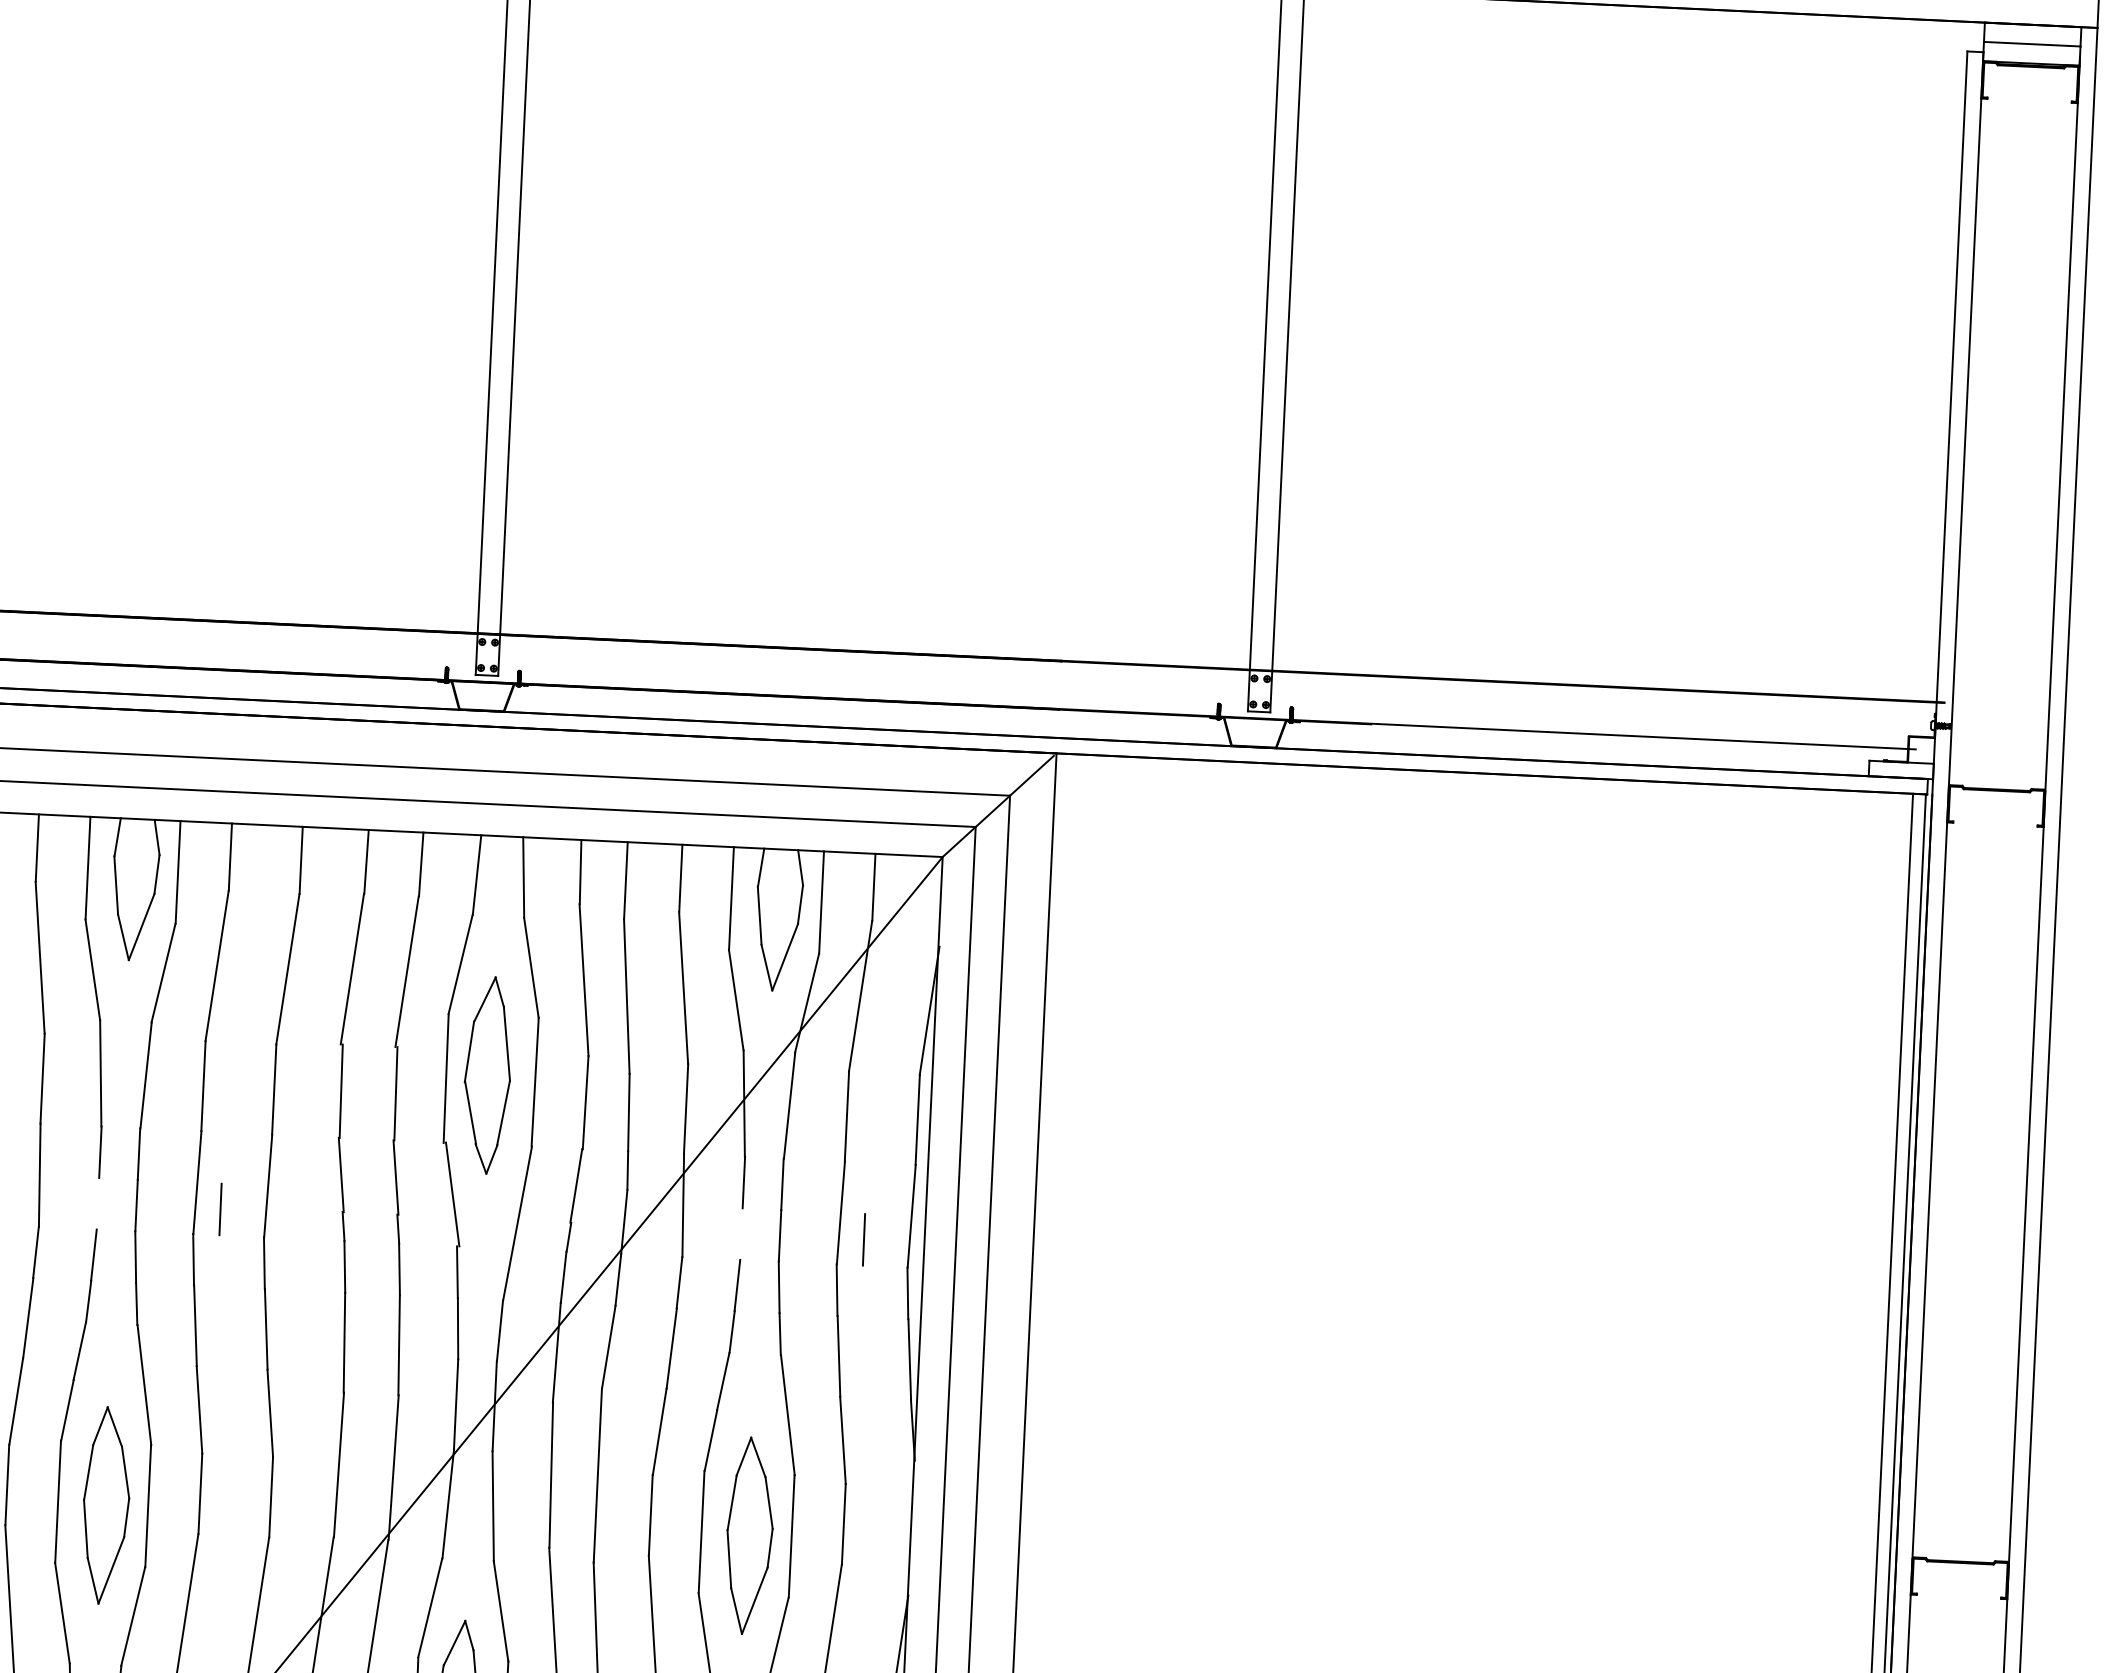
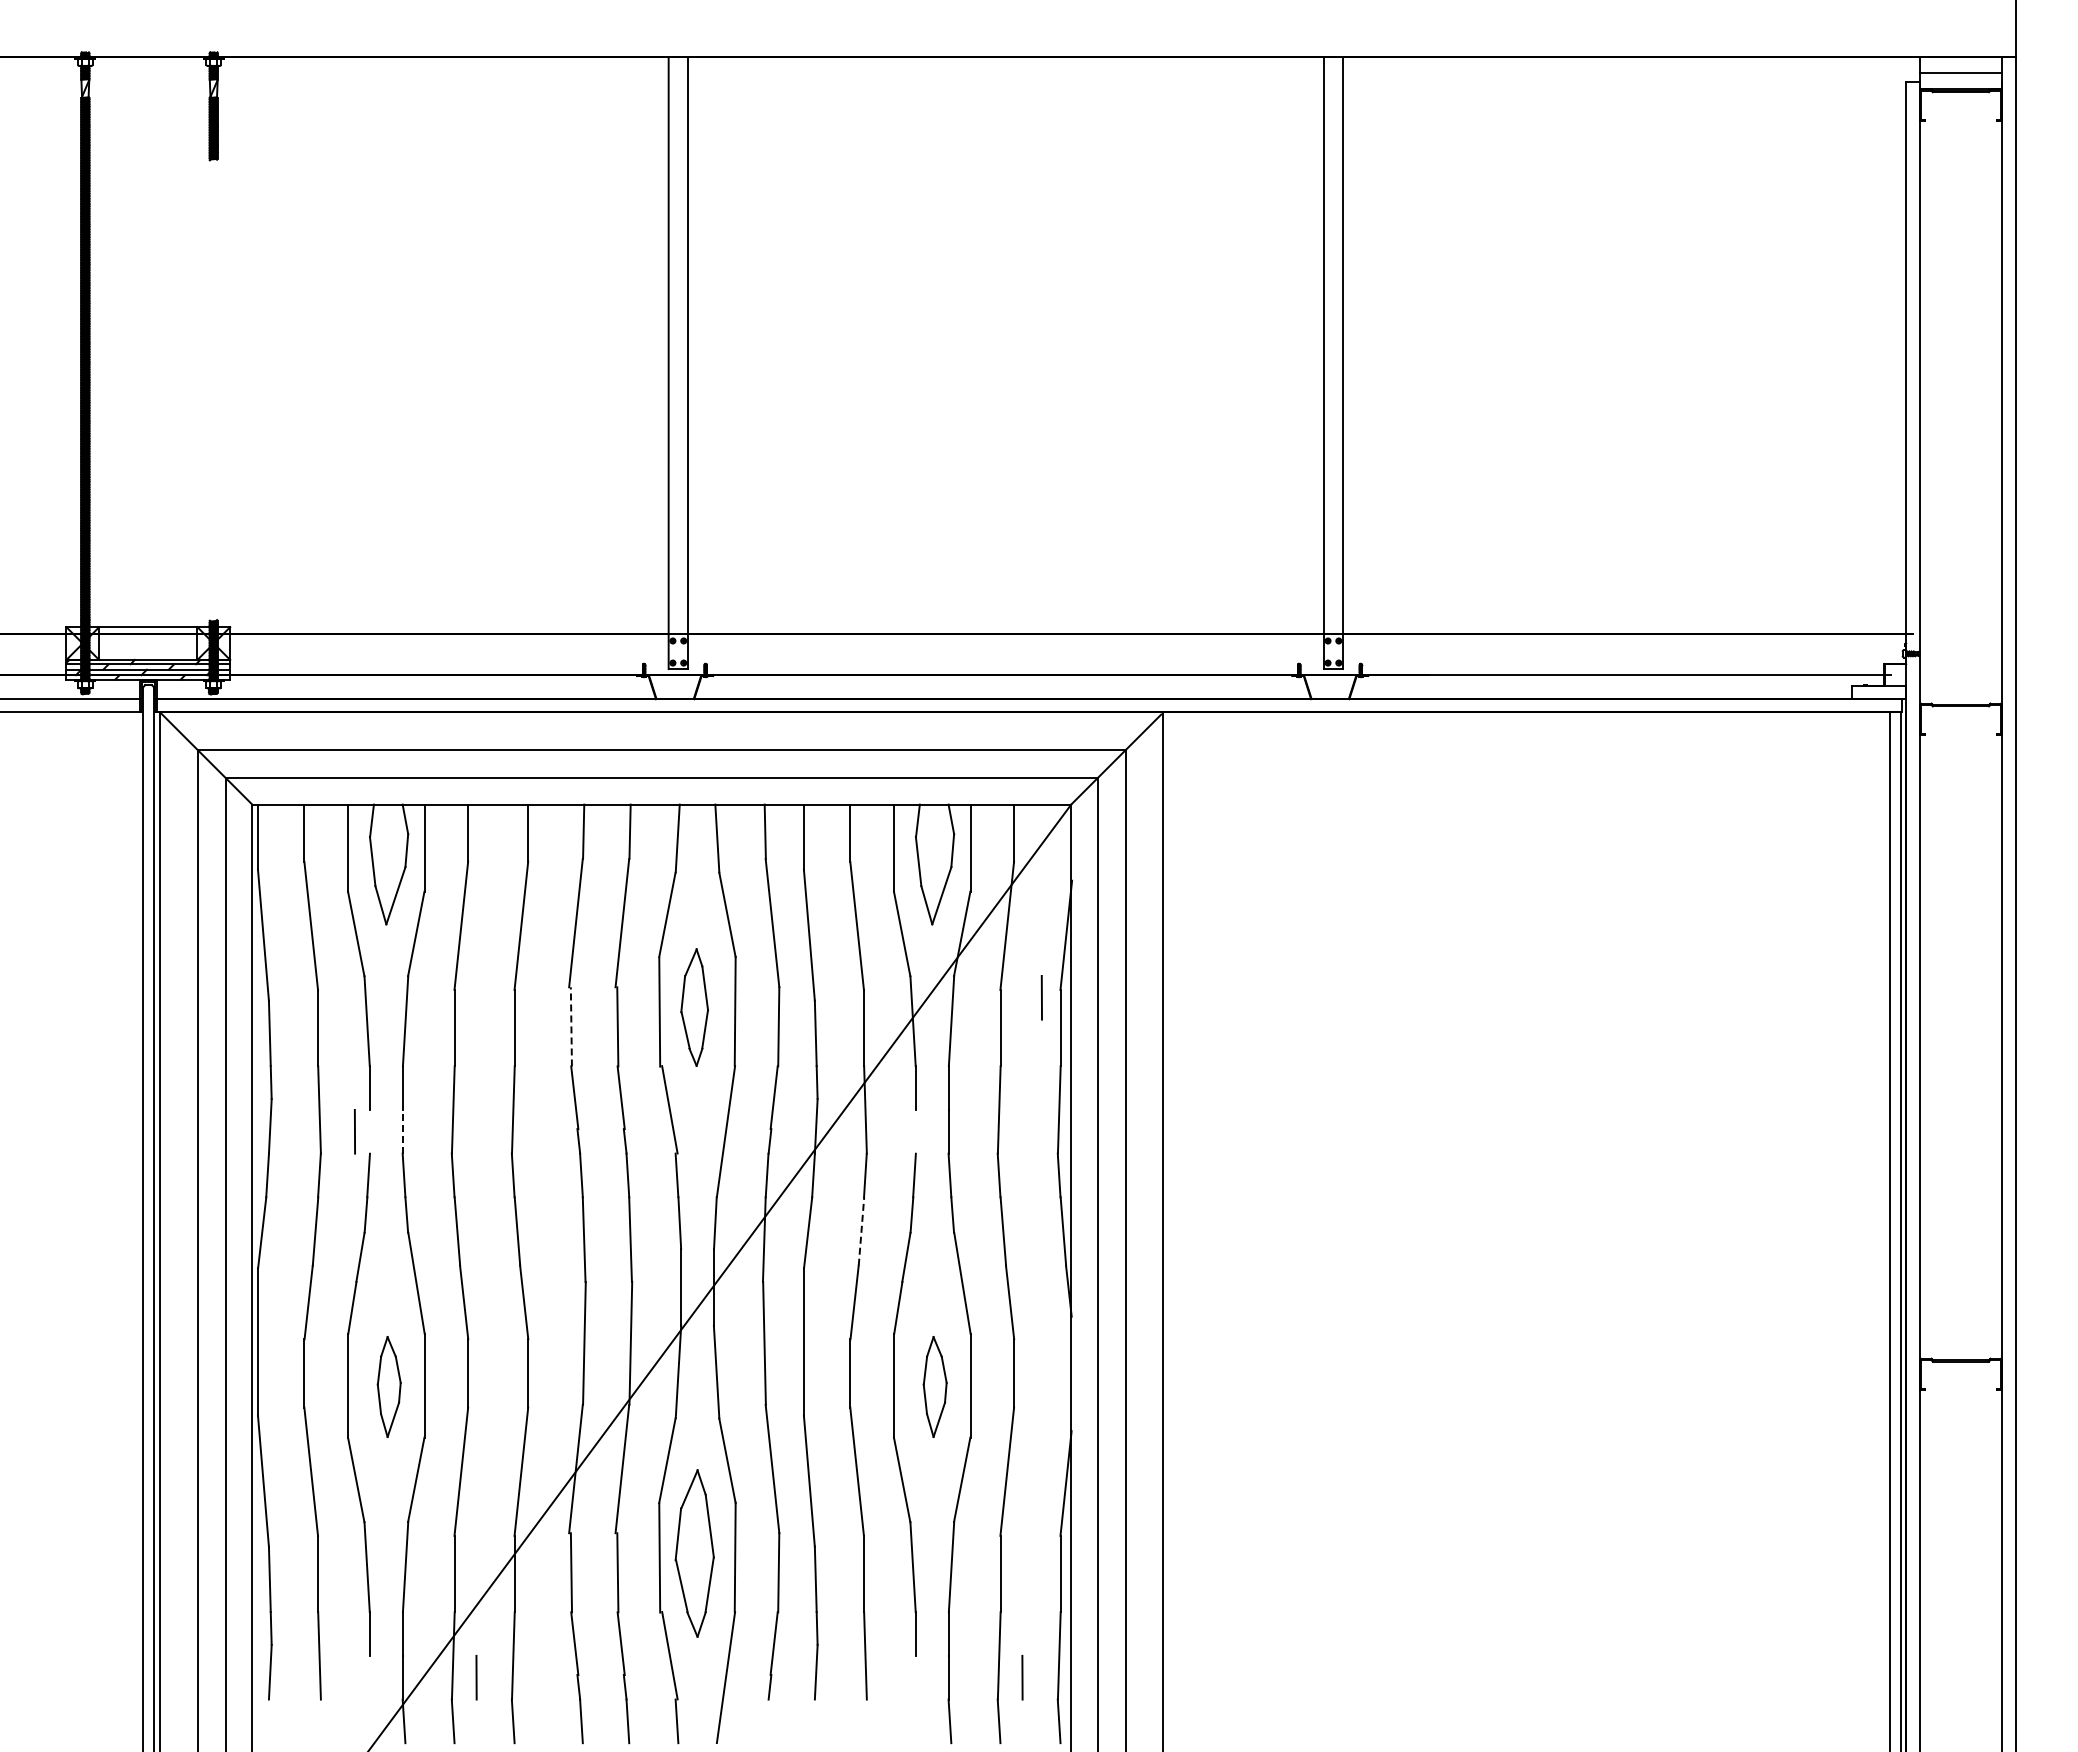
part: (487, 1075) -> (694, 1007), size x0.7
line: (341, 1090) -> (571, 1026), solid -> dashed
line: (136, 1205) -> (402, 1131), solid -> dashed
line: (220, 1209) -> (354, 1131), moved
line: (863, 1239) -> (1041, 997), moved
line: (671, 1348) -> (861, 1231), solid -> dashed
part: (106, 1505) -> (389, 1386), size x0.6
part: (750, 1535) -> (935, 1386), size x0.6

